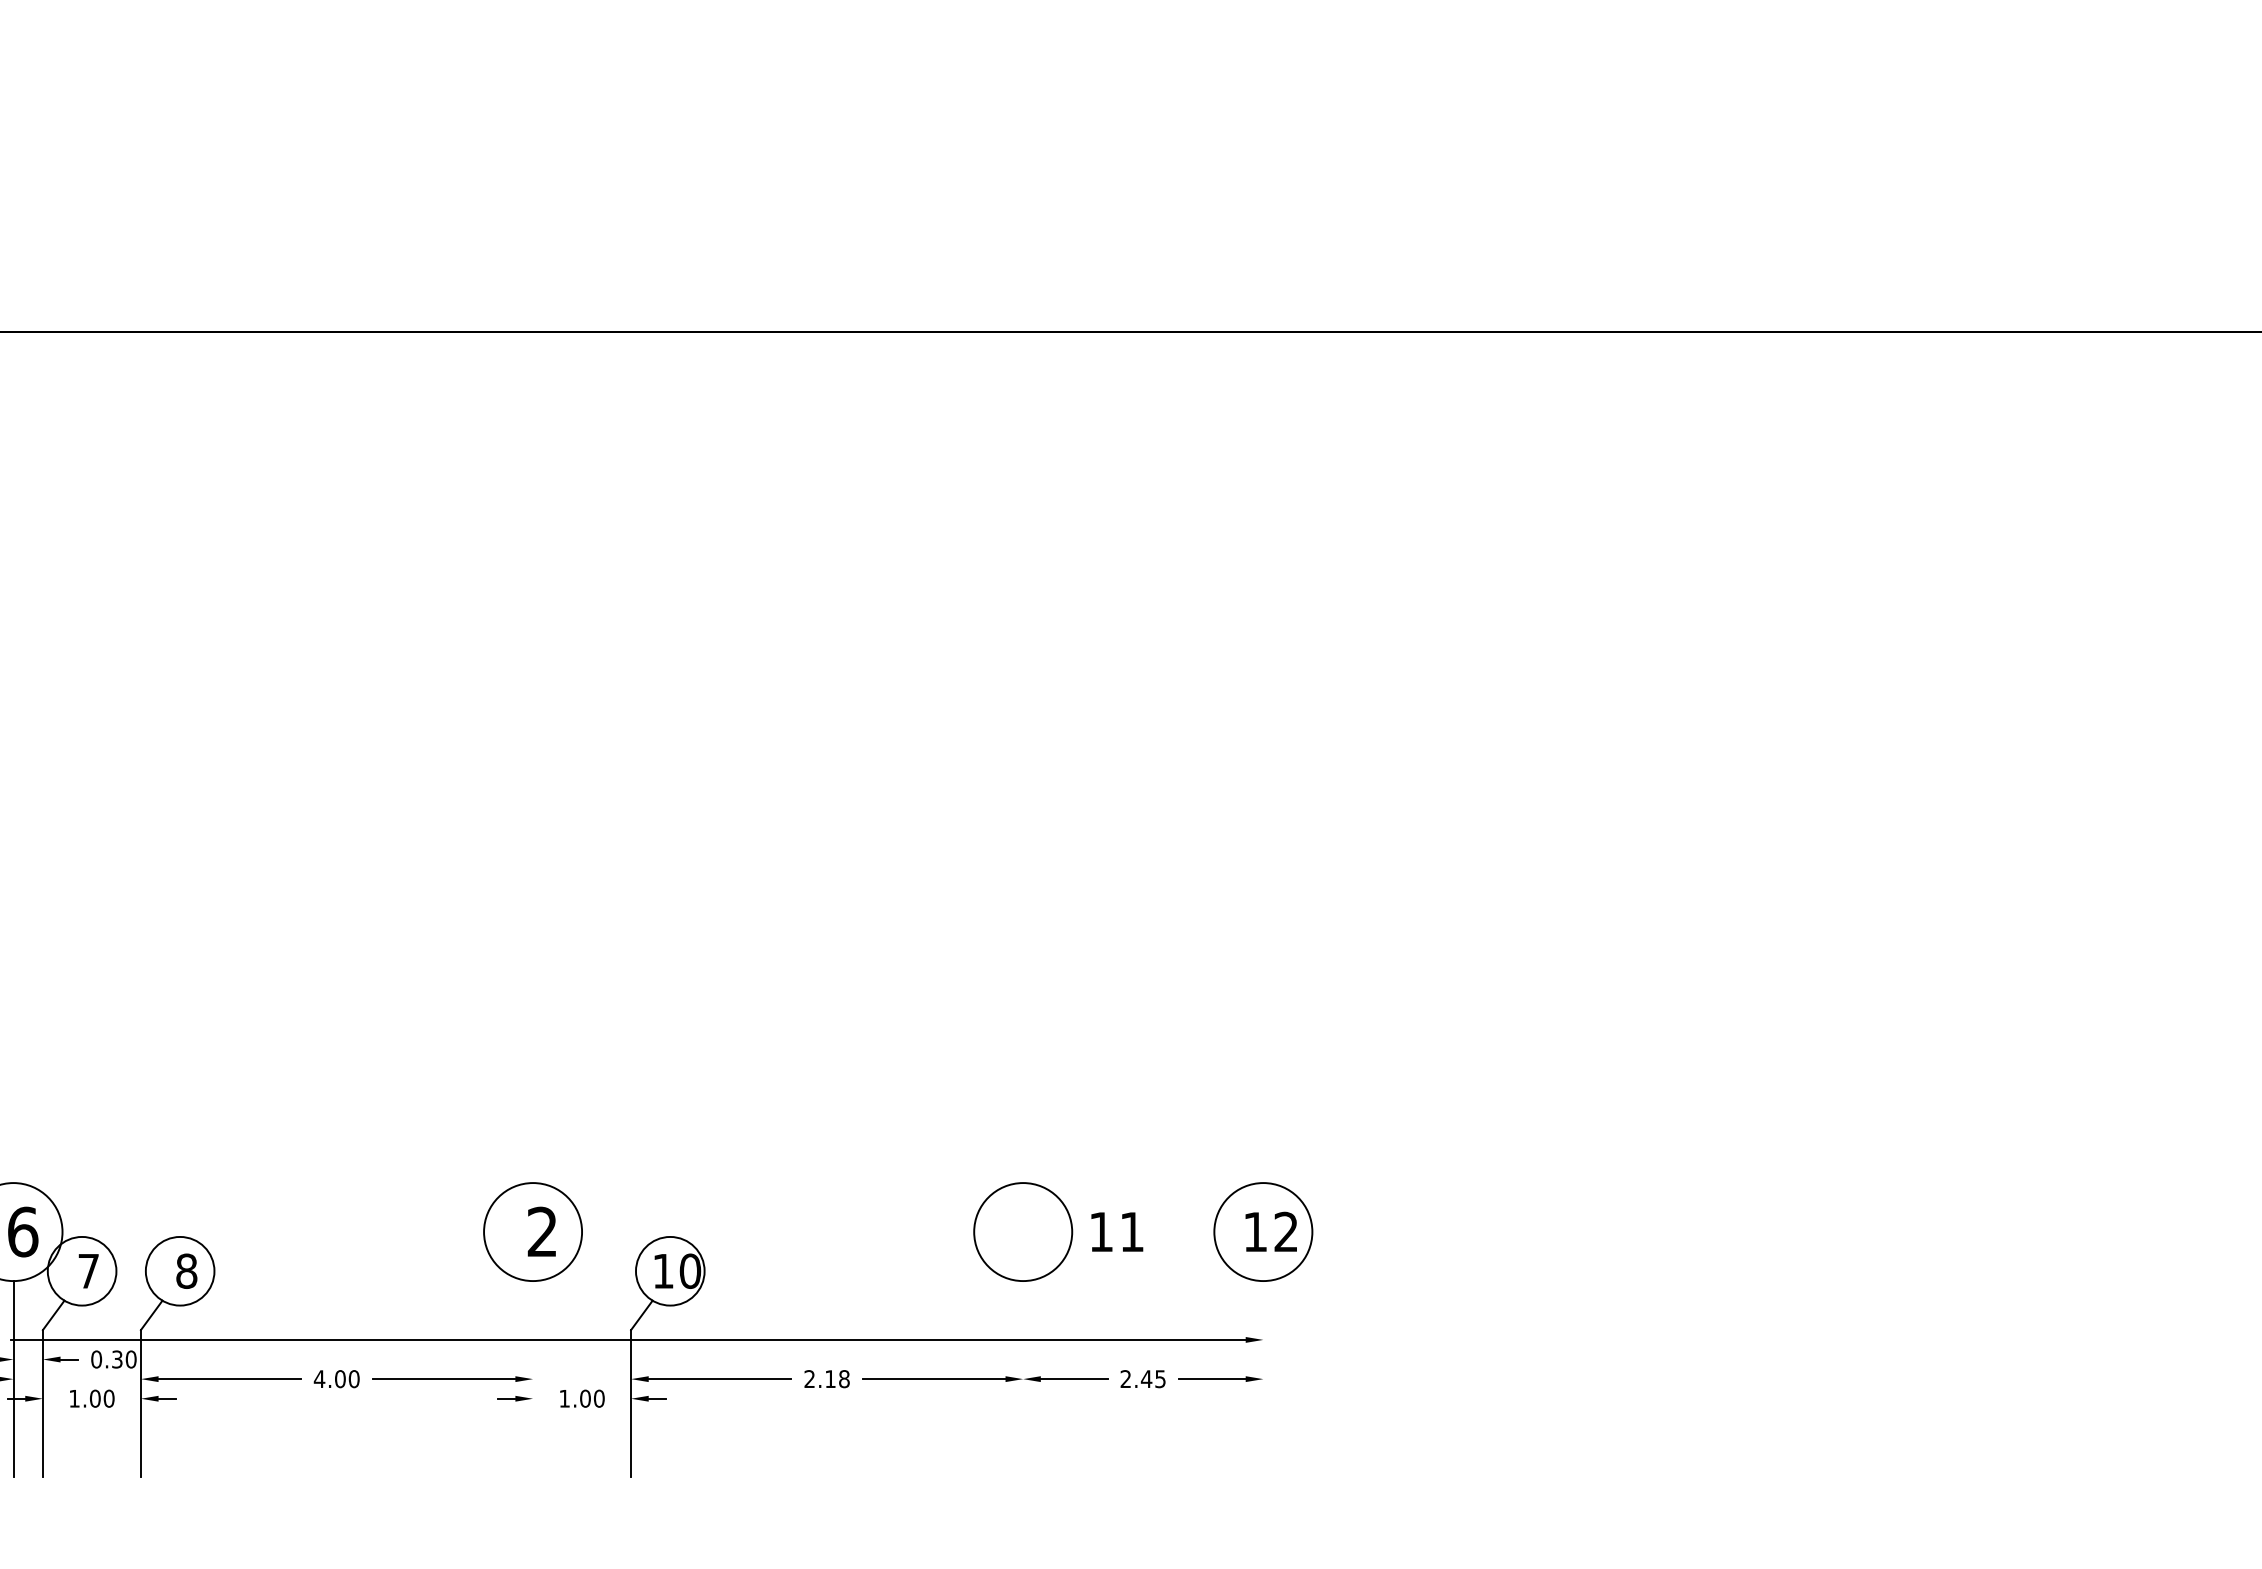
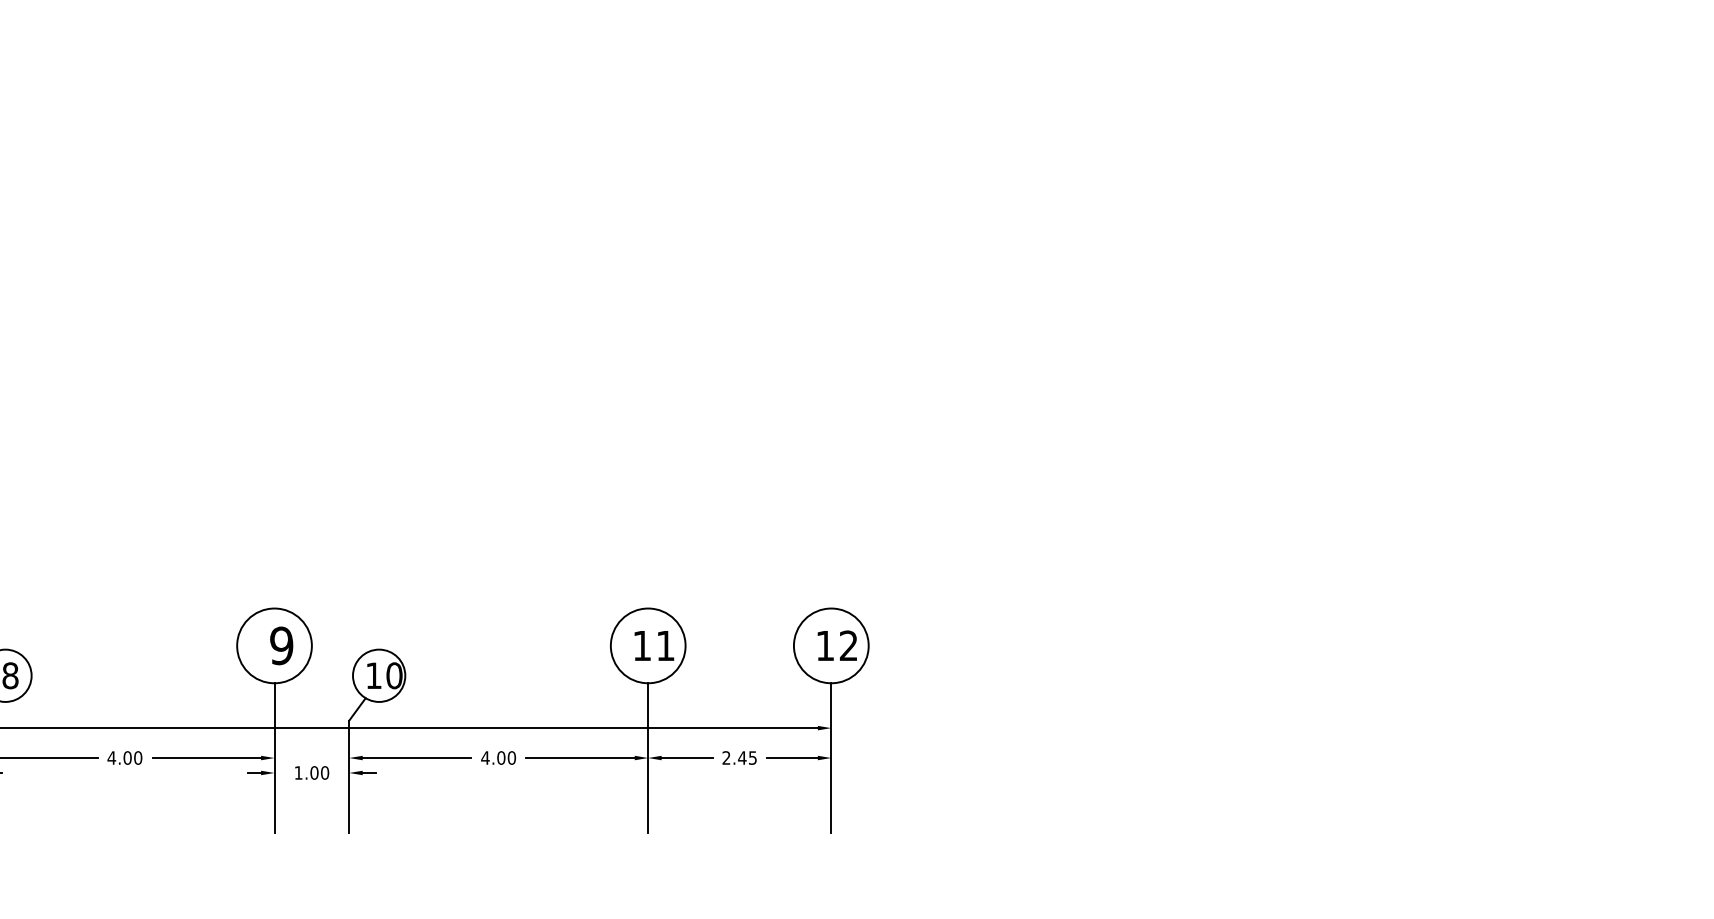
text: (542, 1231) -> (281, 645), 2 -> 9
text: (1117, 1231) -> (654, 645), moved
line: (533, 1379) -> (274, 758), added
text: (826, 1379) -> (498, 758), 2.18 -> 4.00
line: (1023, 1379) -> (648, 758), added
line: (1263, 1379) -> (831, 758), added

